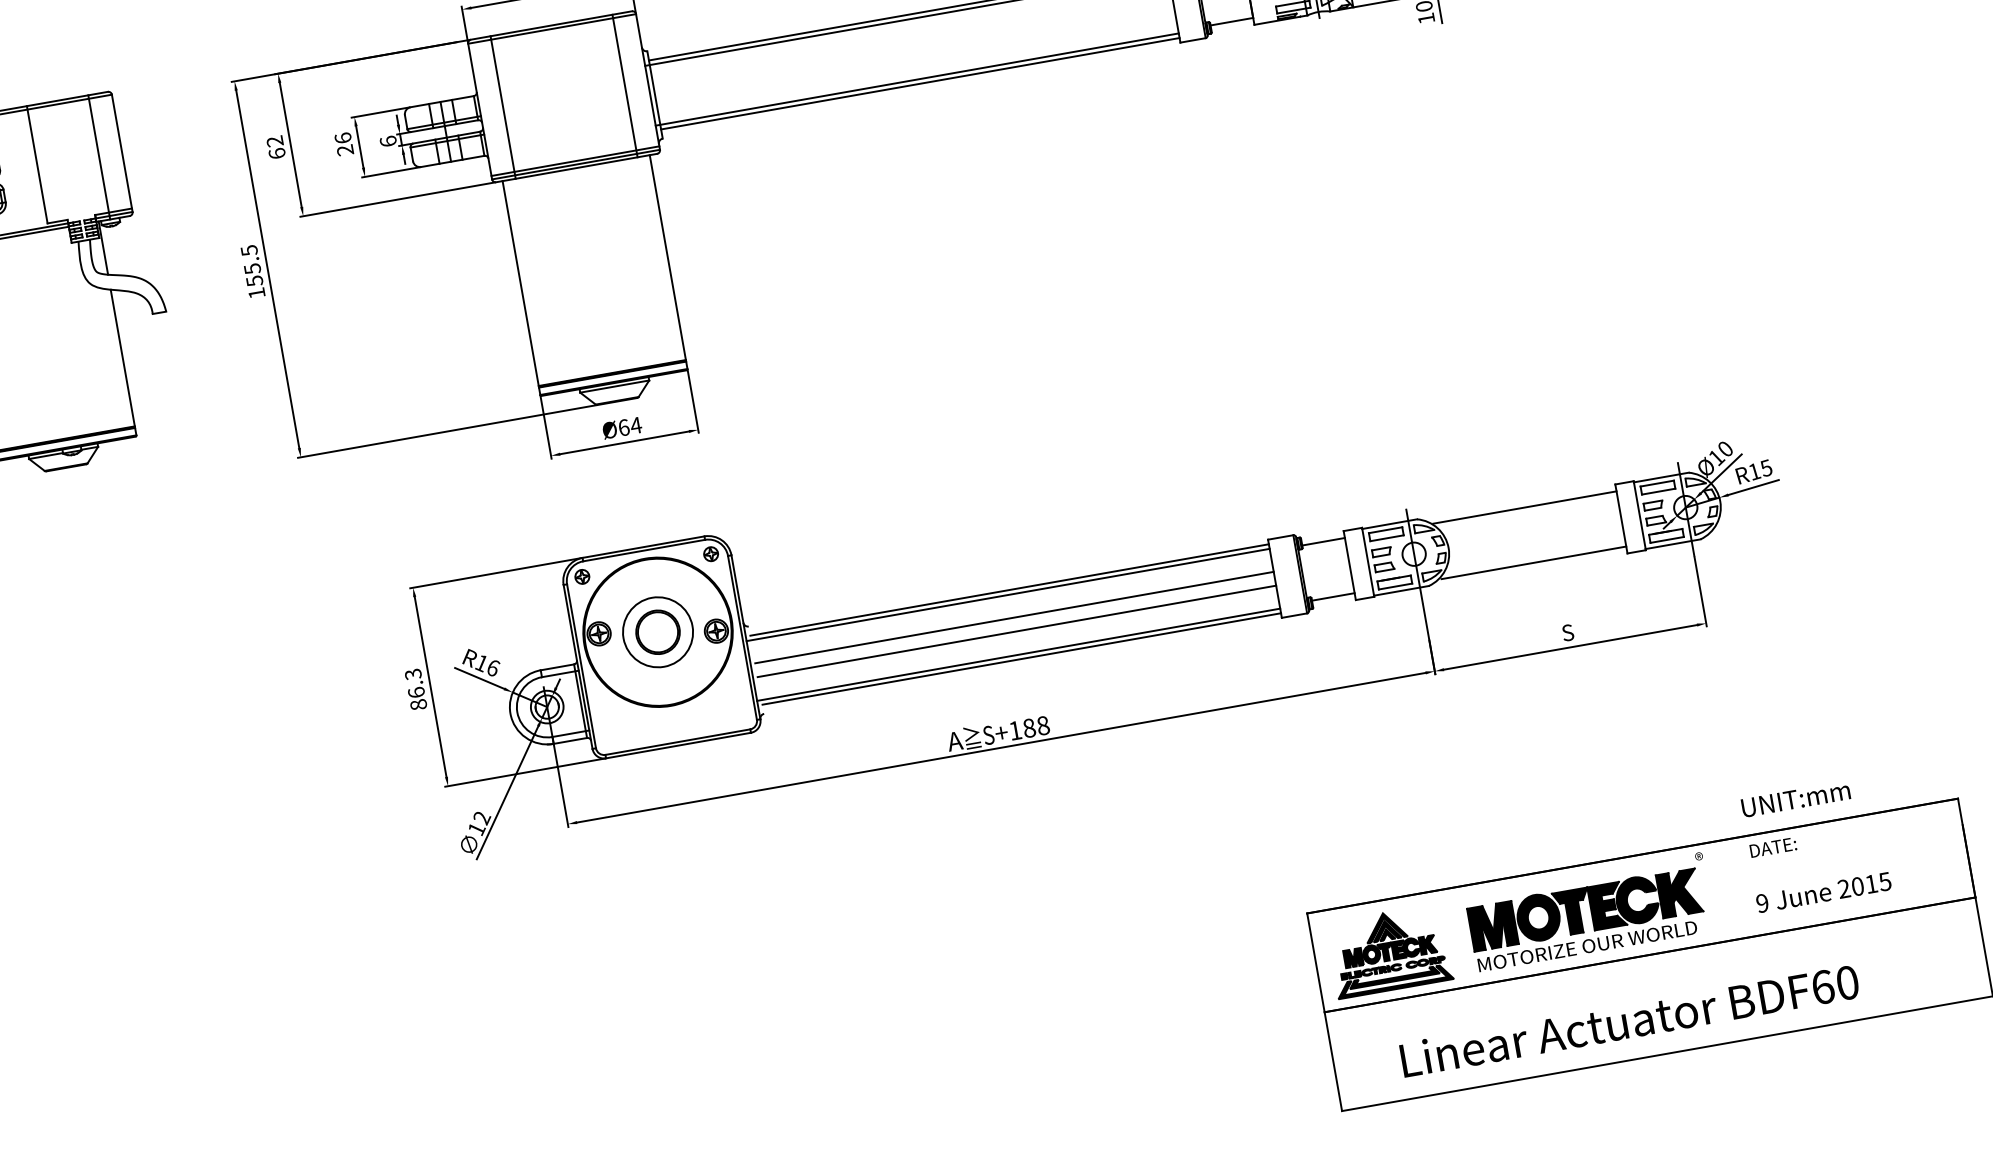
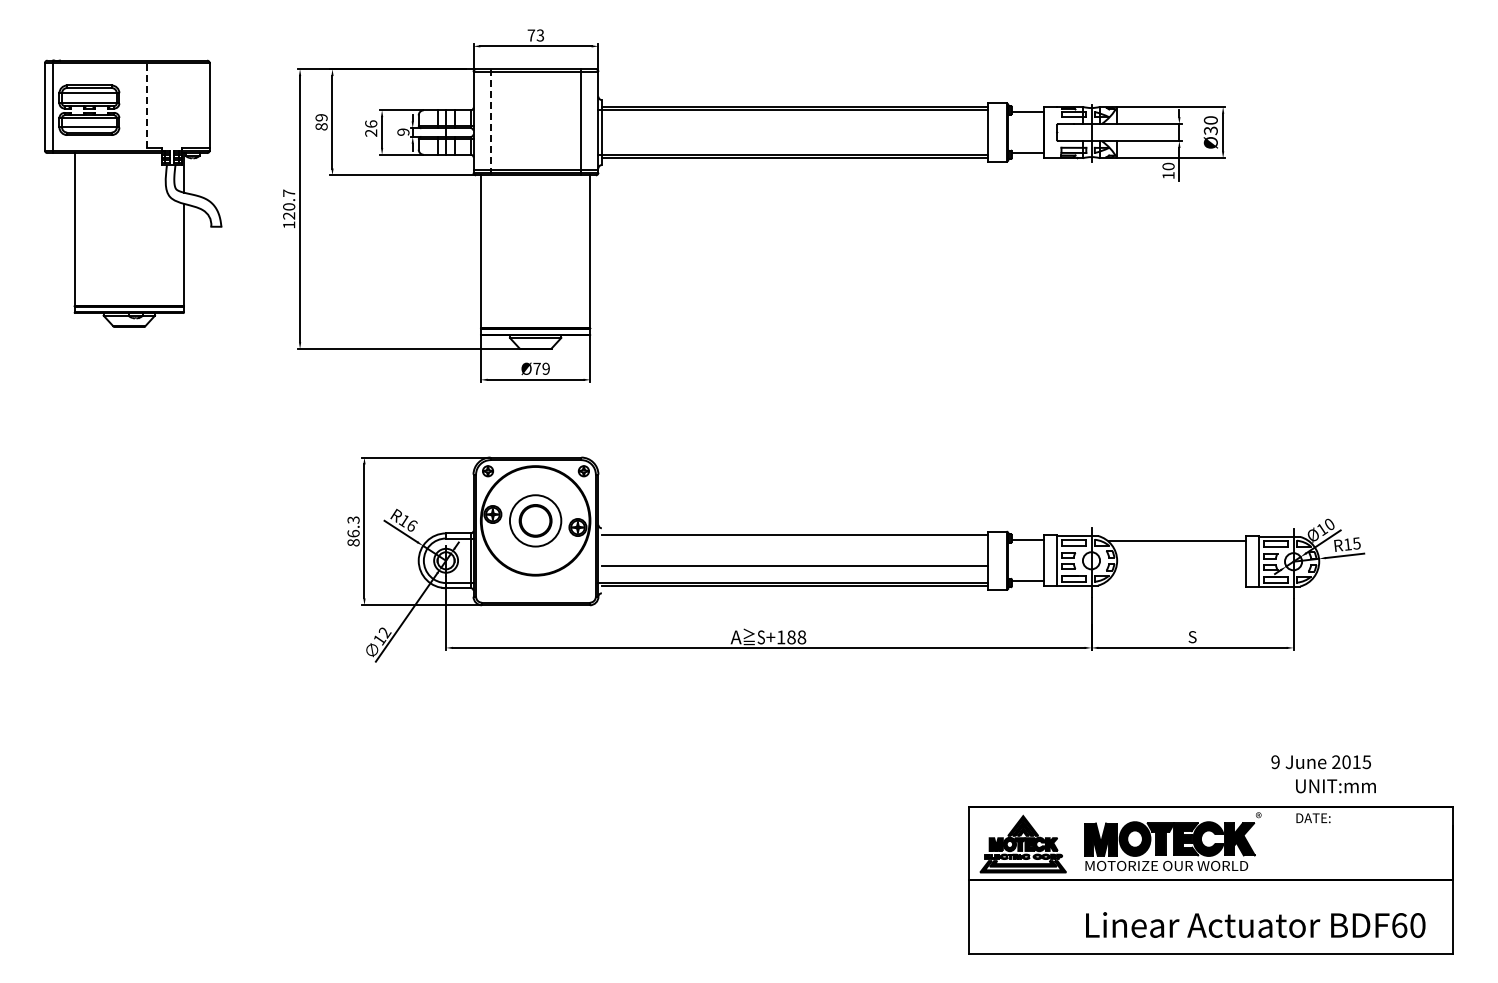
line: (502, 106) -> (490, 121), solid -> dashed
text: (388, 140) -> (403, 131), 6 -> 9
text: (276, 147) -> (321, 122), 62 -> 89
line: (98, 156) -> (192, 106), removed
line: (36, 165) -> (146, 104), solid -> dashed
text: (252, 265) -> (289, 204), 155.5 -> 120.7
text: (629, 426) -> (541, 368), Ø64 -> Ø79
line: (1533, 563) -> (1176, 582), removed
line: (1007, 595) -> (792, 538), removed
line: (1013, 617) -> (794, 555), removed
text: (1822, 893) -> (1320, 762), moved
text: (1629, 1020) -> (1255, 924), moved

